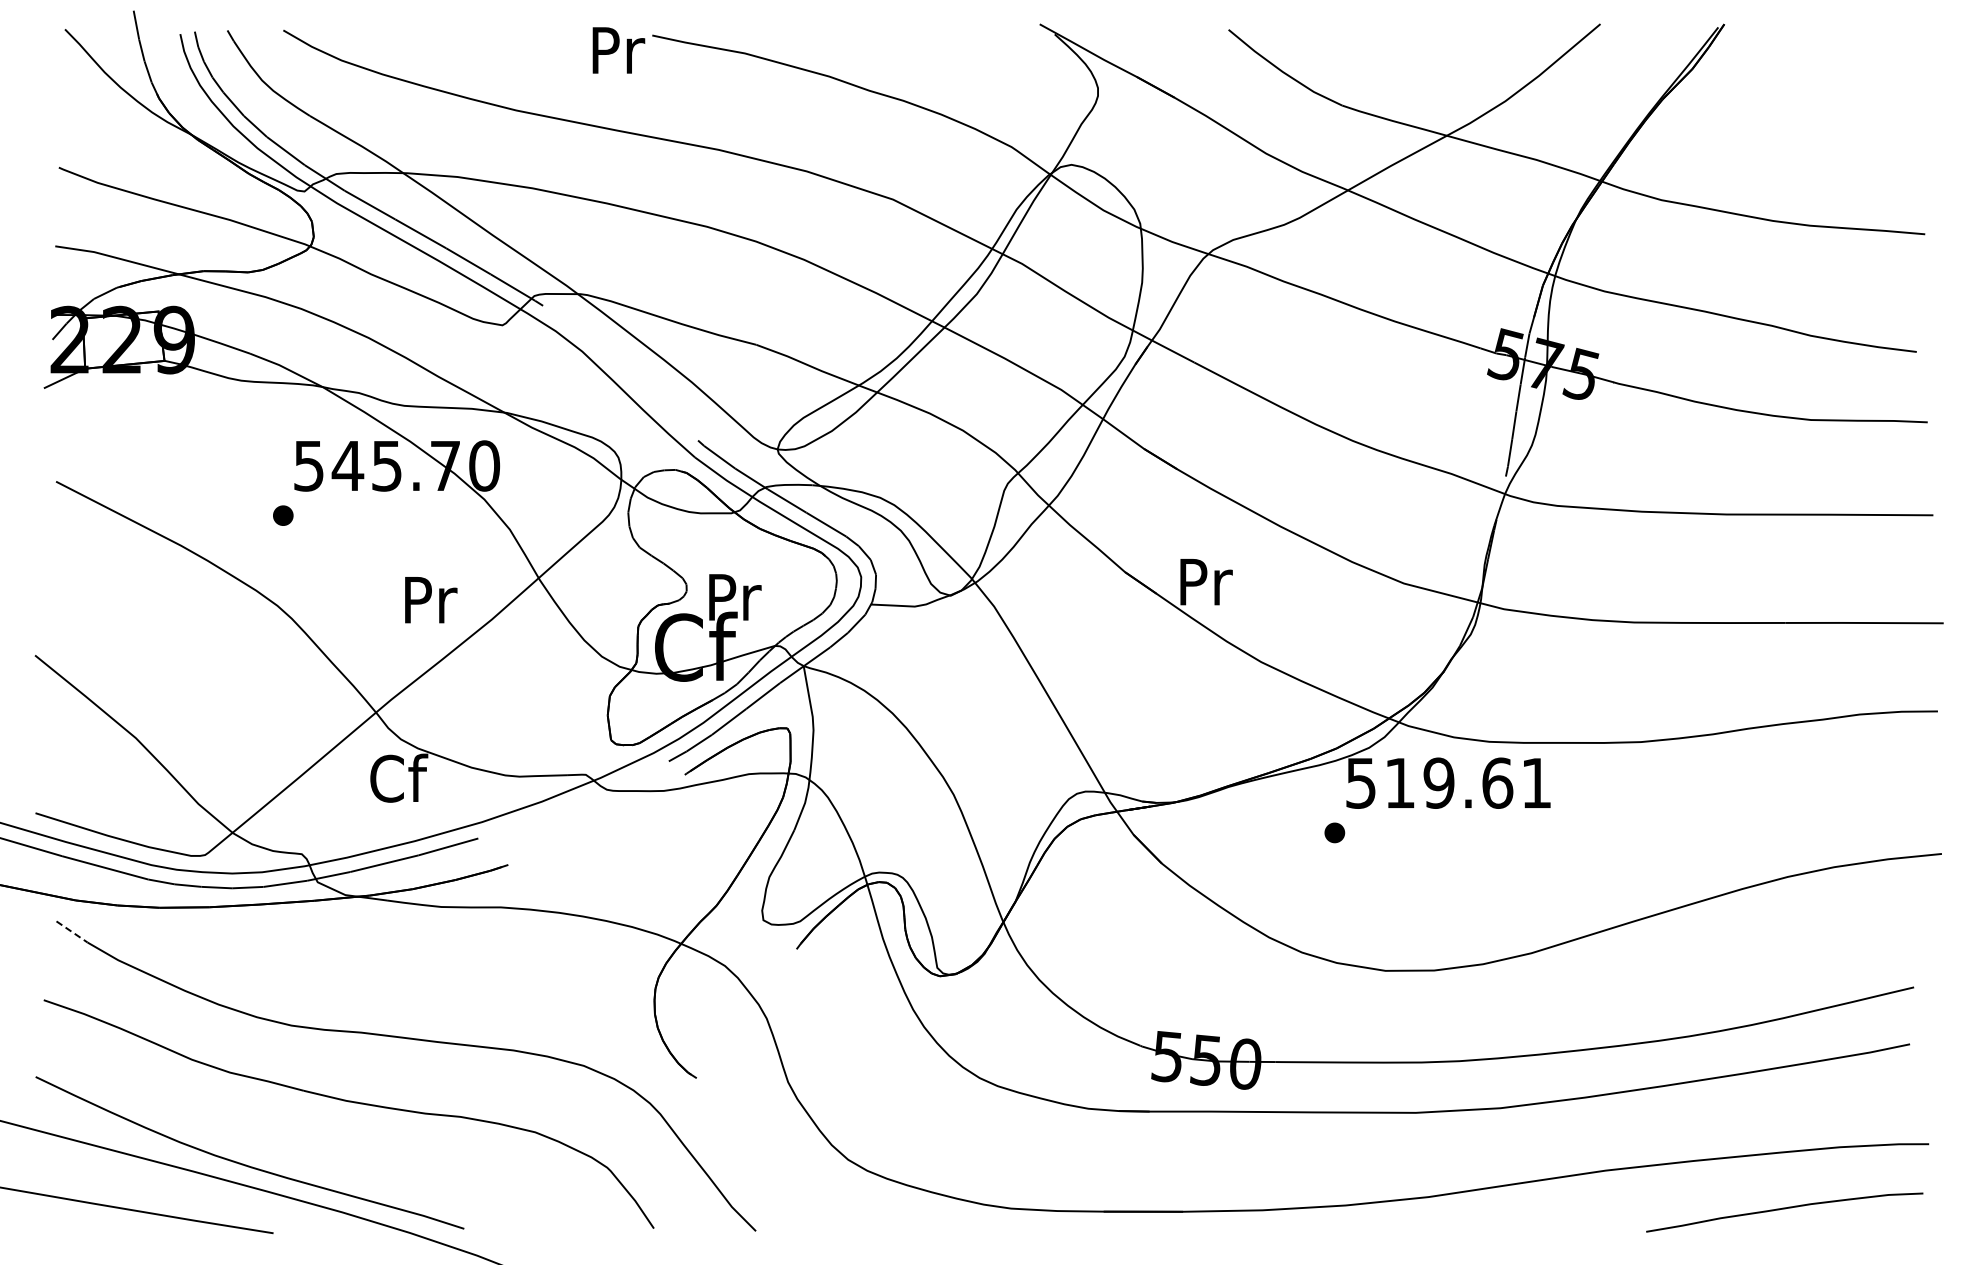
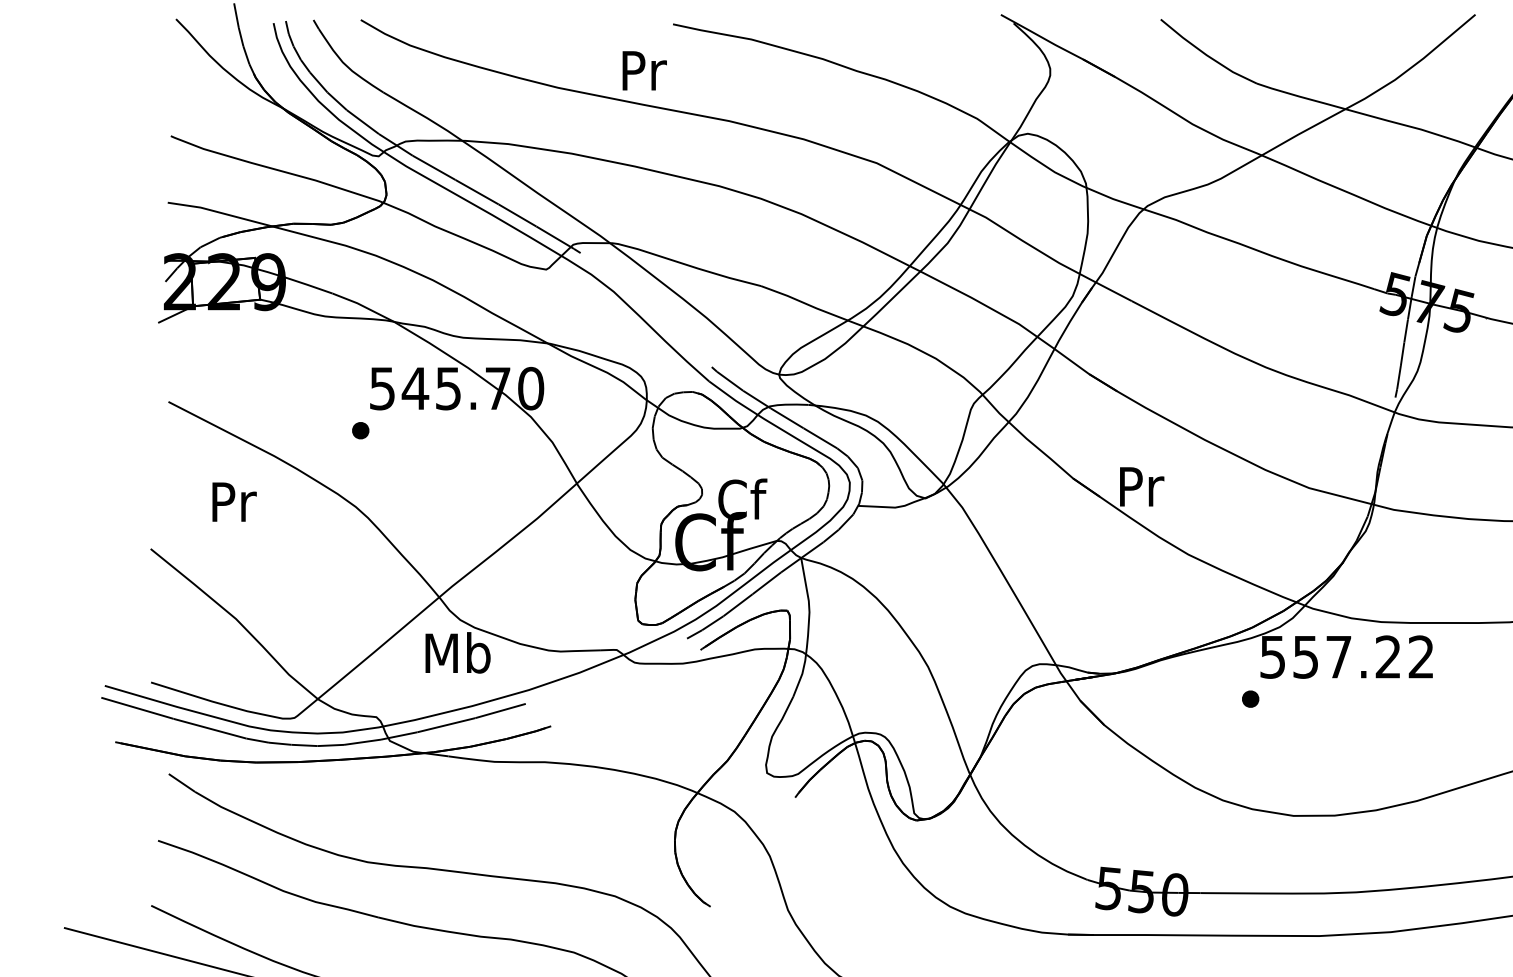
text: (618, 50) -> (644, 70), moved
text: (734, 596) -> (742, 499), Pr -> Cf
text: (431, 600) -> (234, 502), moved
text: (397, 777) -> (457, 652), Cf -> Mb
text: (1467, 782) -> (1362, 656), 519.61 -> 557.22
line: (72, 931) -> (182, 782), dashed -> solid

